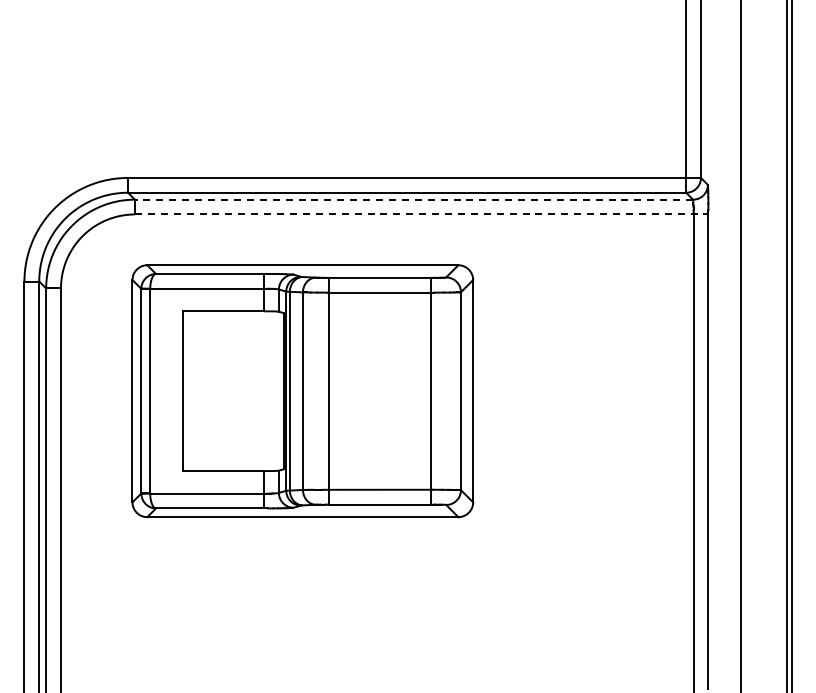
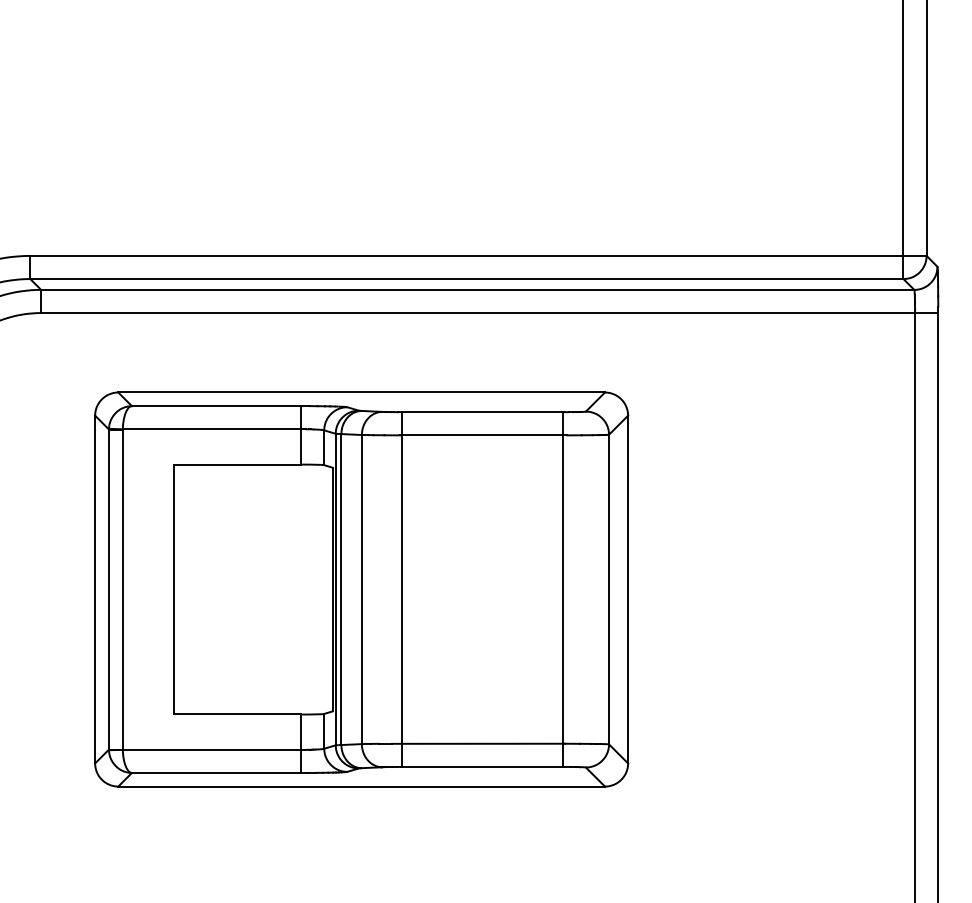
line: (413, 199) -> (476, 289), dashed -> solid
line: (421, 214) -> (489, 313), dashed -> solid
part: (302, 391) -> (361, 590), moved

